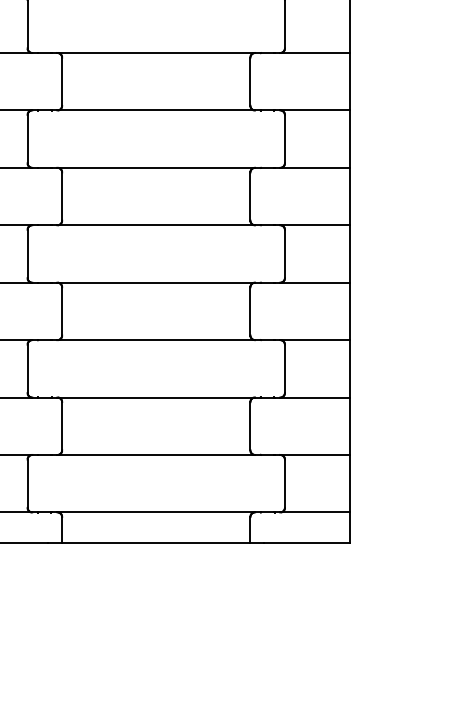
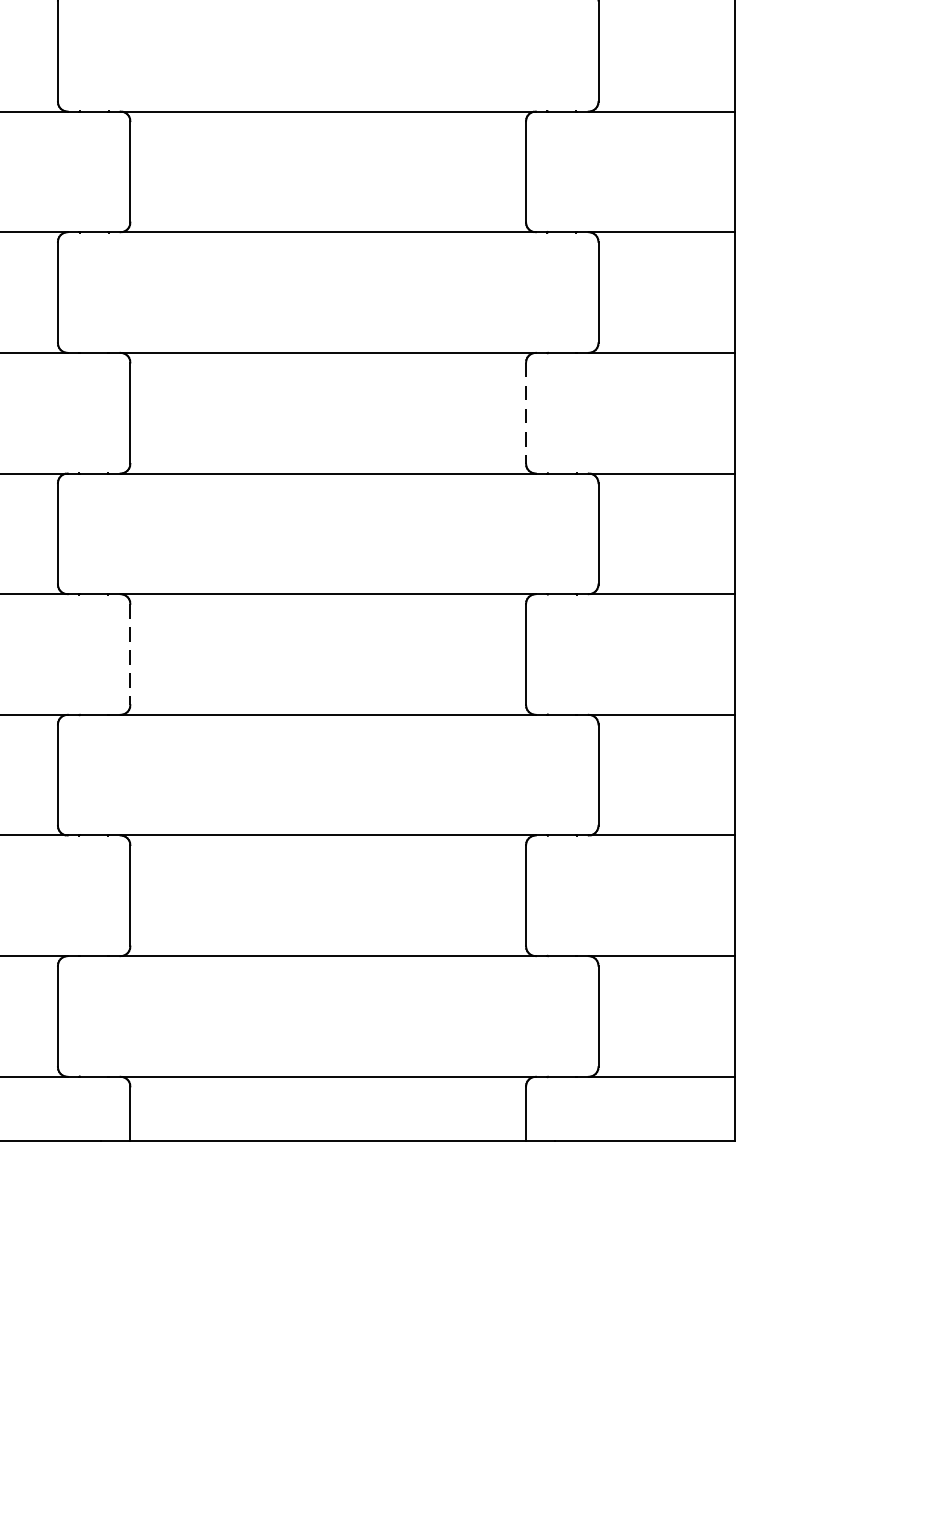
line: (250, 197) -> (526, 415), solid -> dashed
line: (62, 311) -> (131, 654), solid -> dashed

